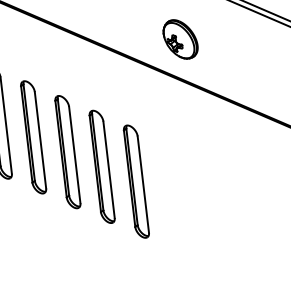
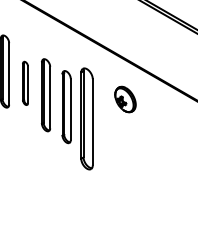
part: (180, 39) -> (125, 99), moved
part: (33, 137) -> (25, 83), size x0.6
part: (136, 180) -> (87, 118), size x1.4

